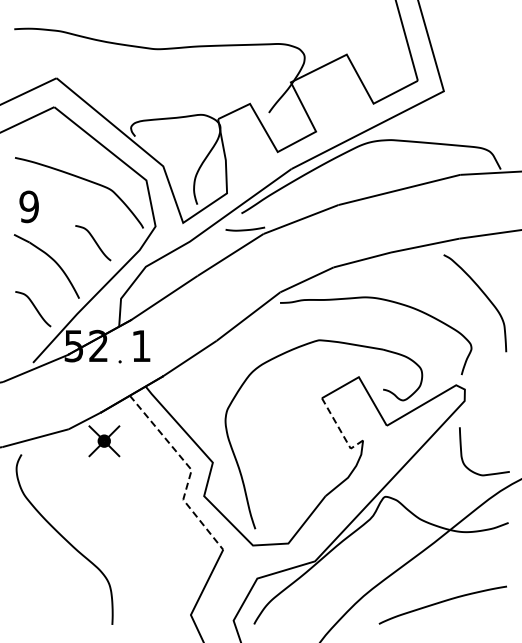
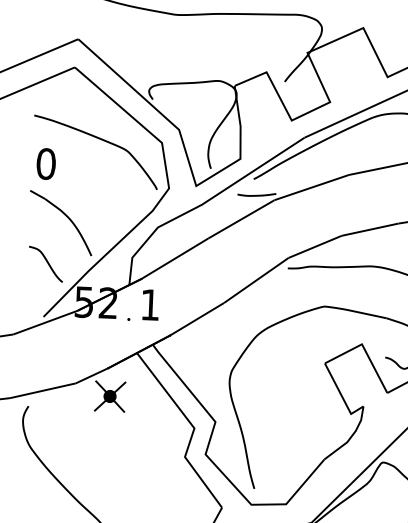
text: (28, 206) -> (45, 163), 9 -> 0
curve: (94, 242) -> (108, 201), removed
line: (340, 429) -> (341, 394), dashed -> solid
line: (191, 470) -> (194, 428), dashed -> solid

